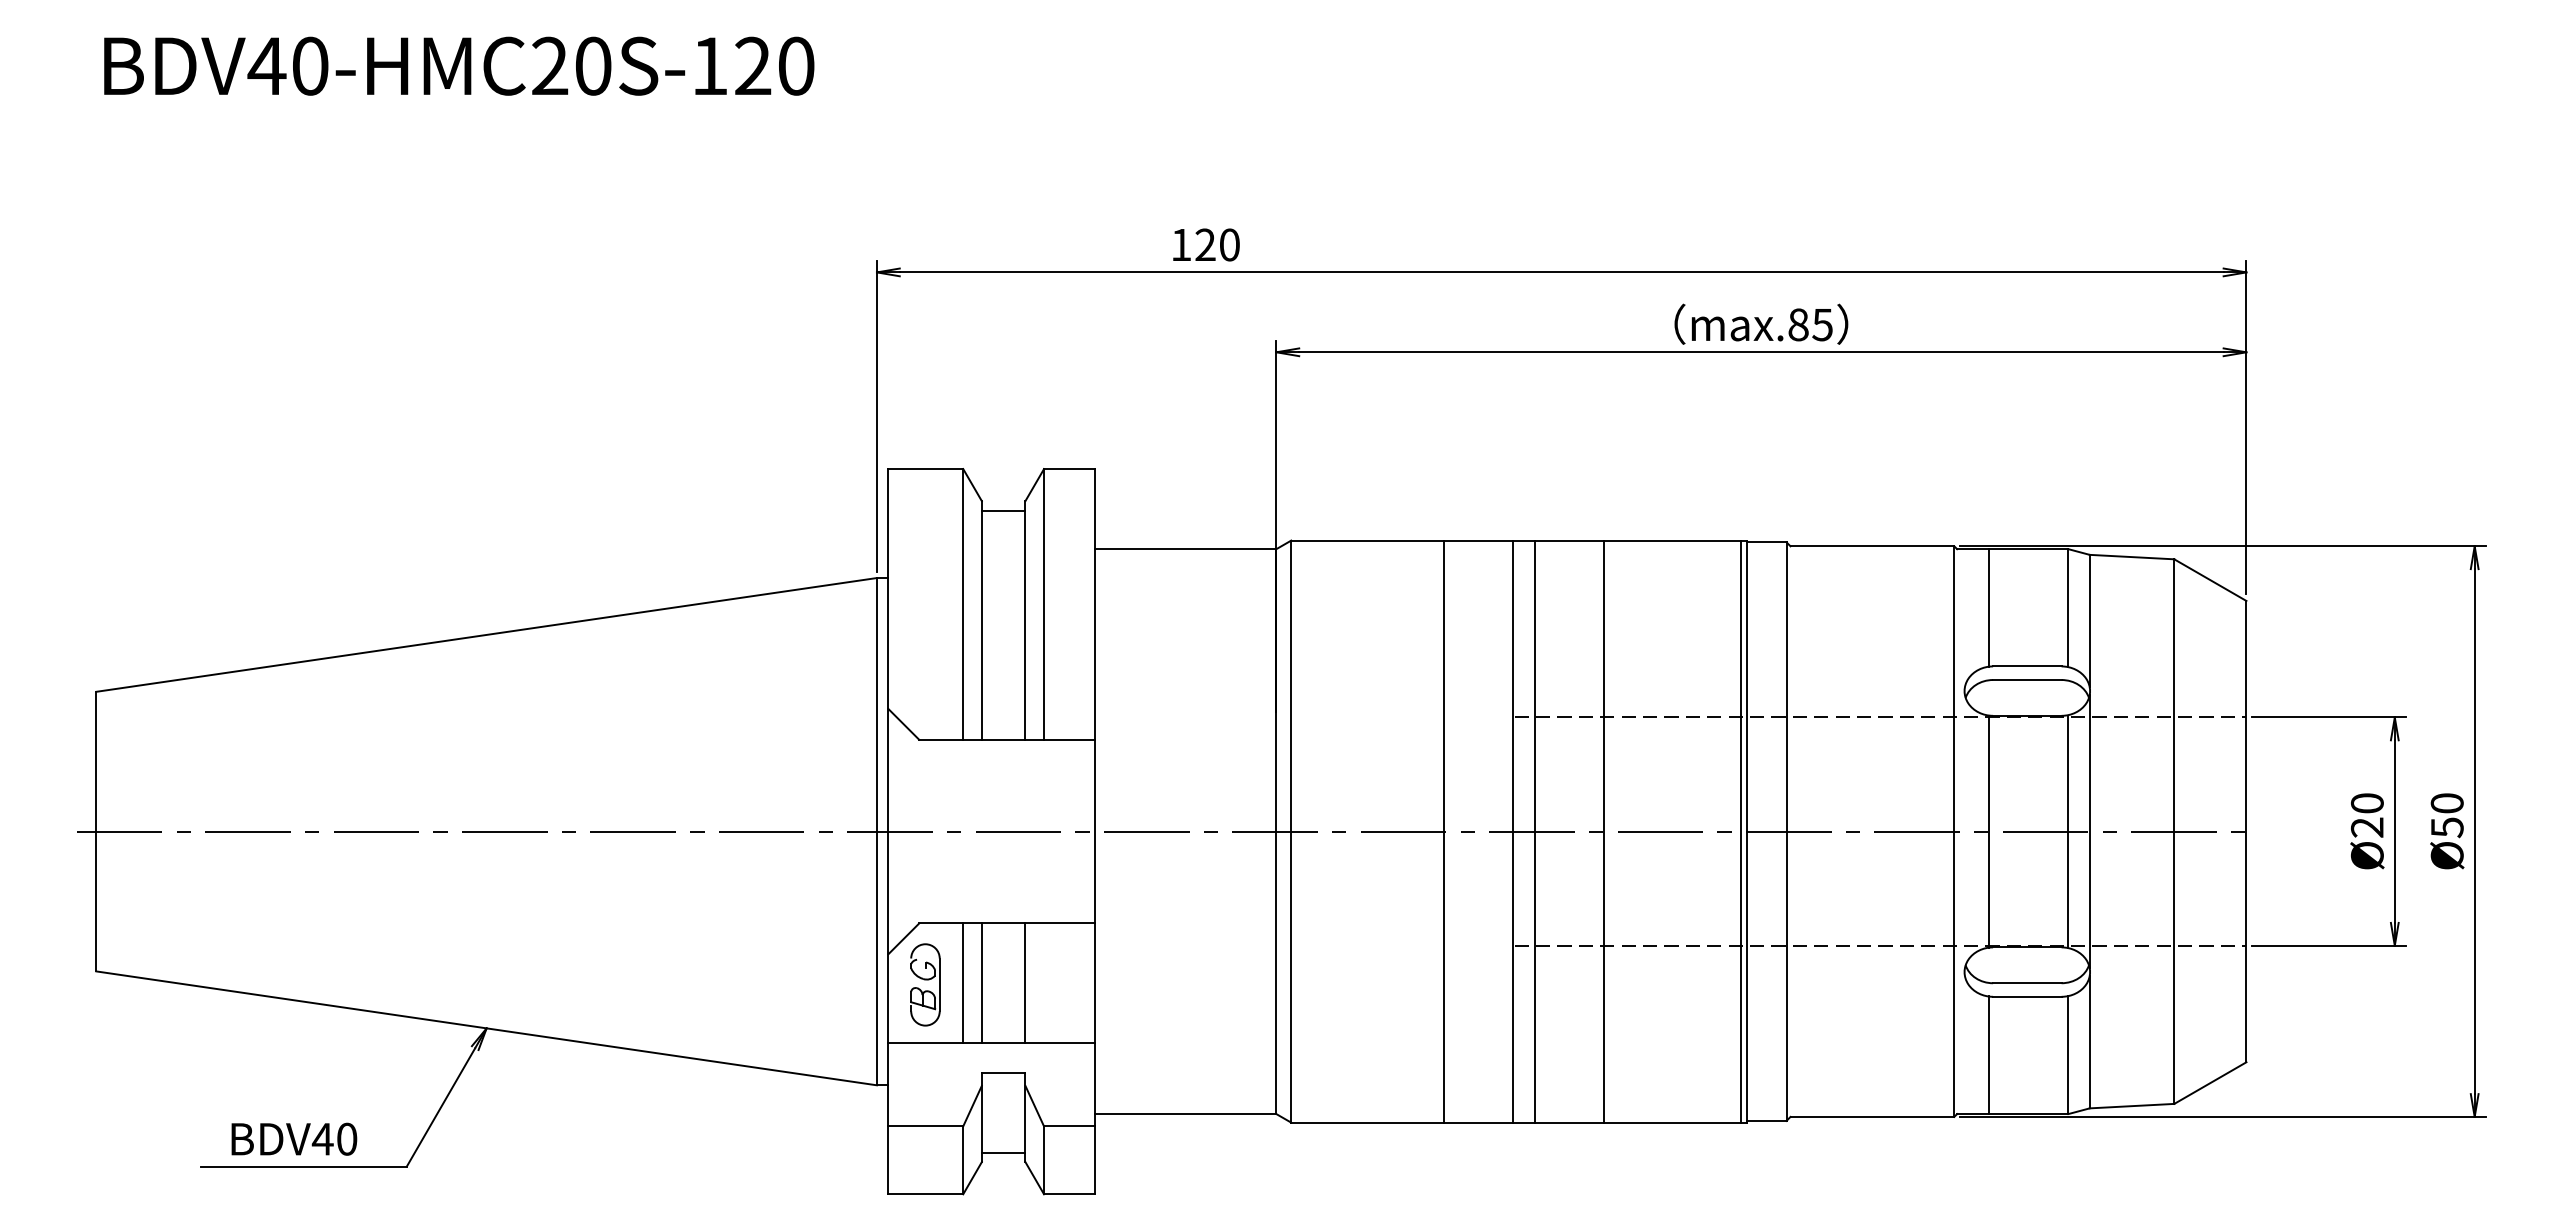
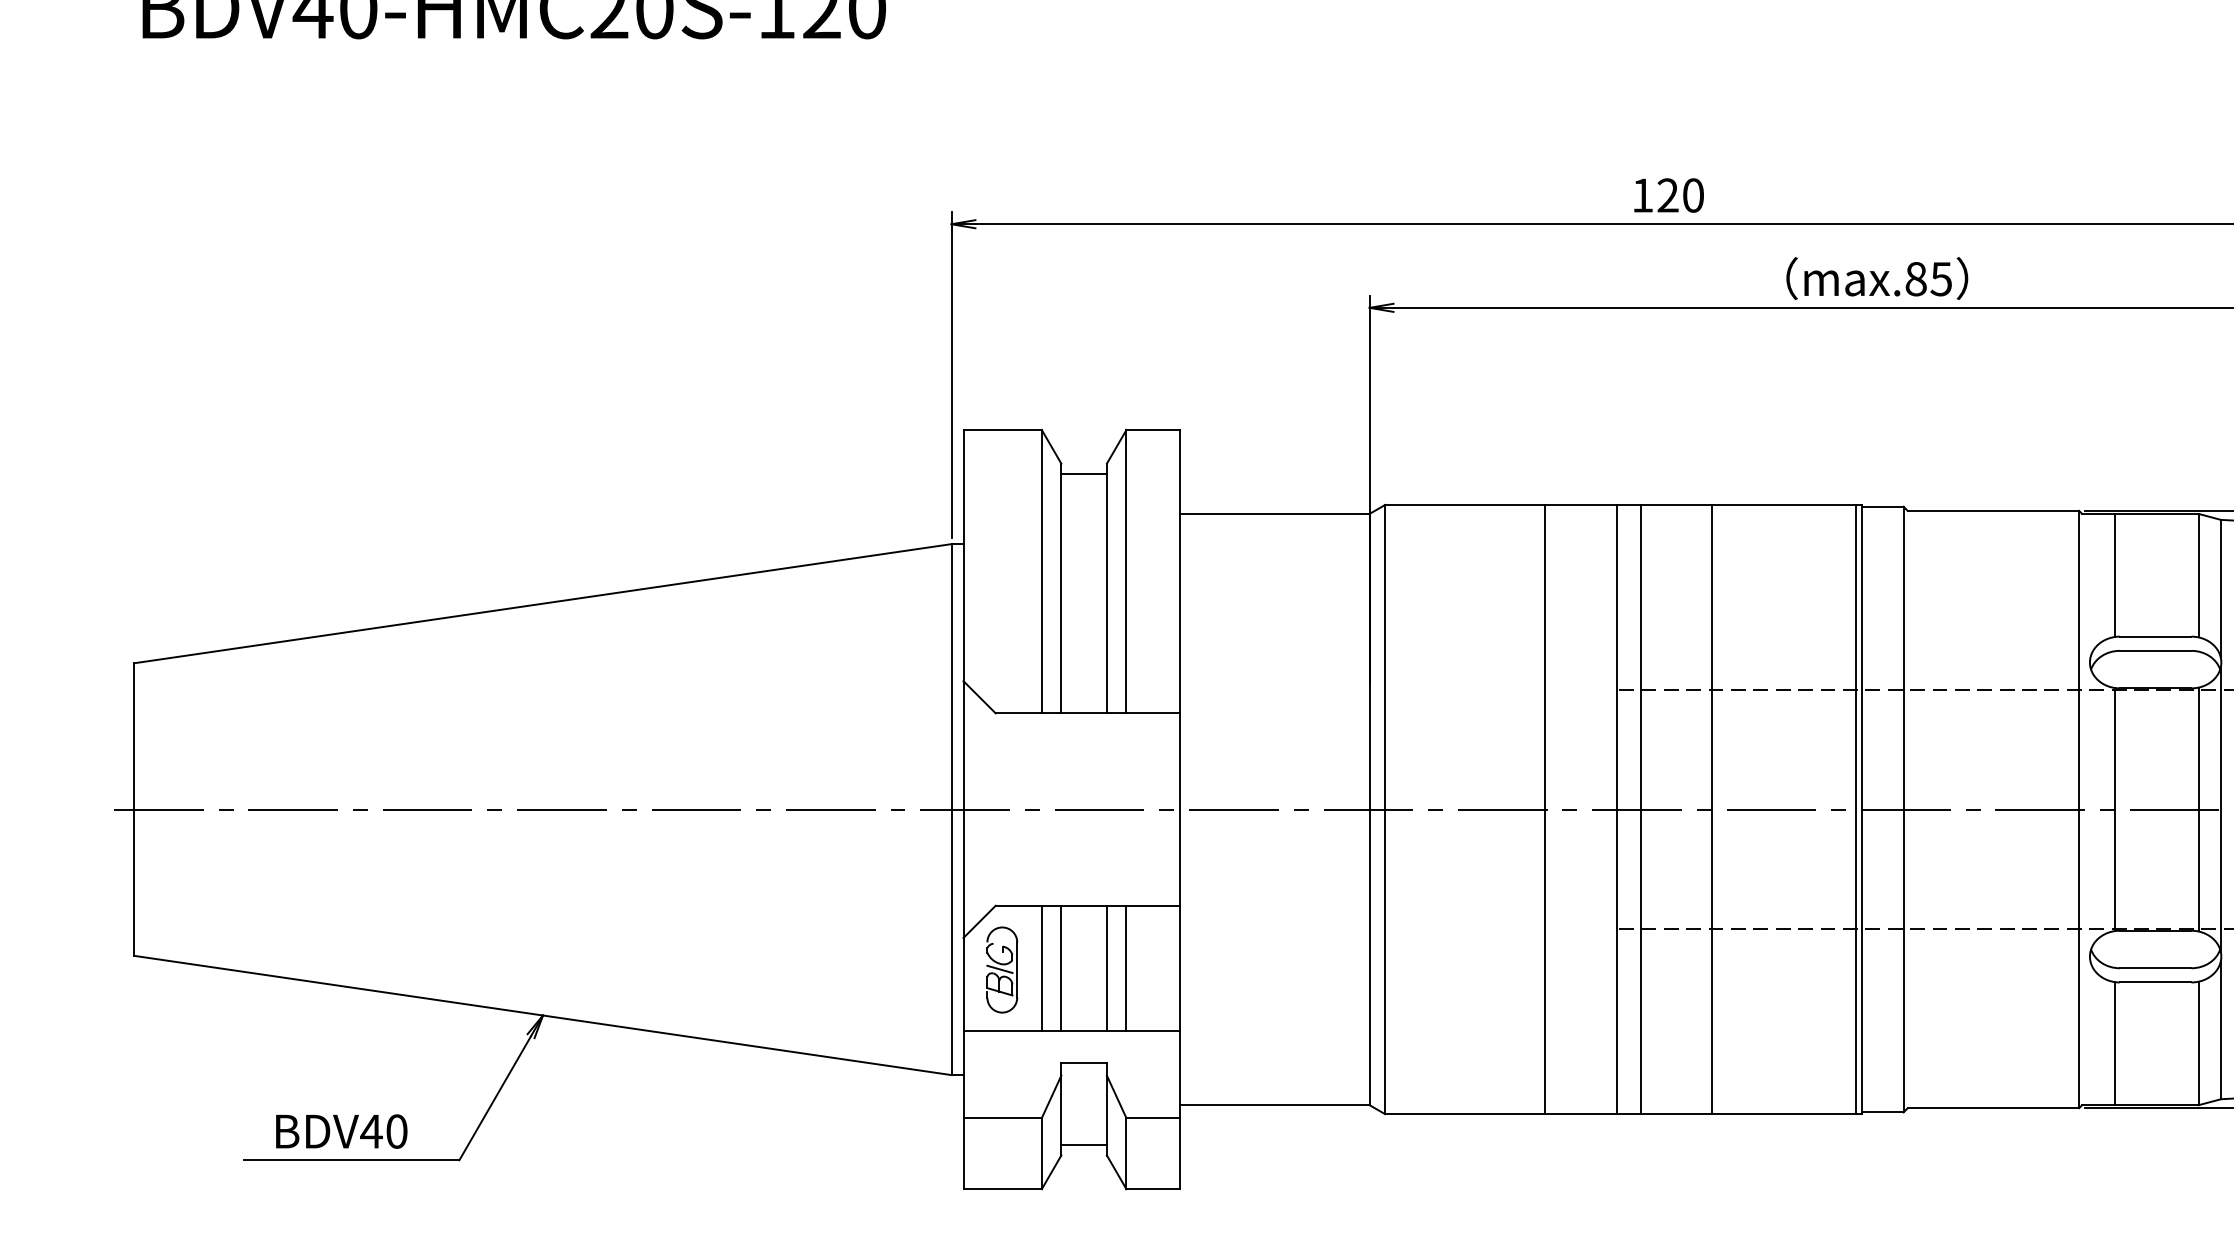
text: (1206, 244) -> (1669, 195), moved
line: (1044, 982) -> (1126, 967), added
line: (923, 983) -> (1000, 968), added

